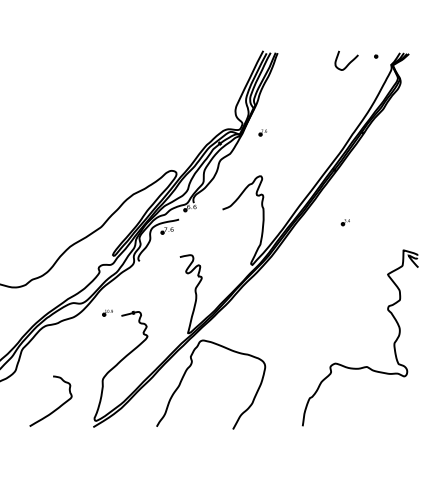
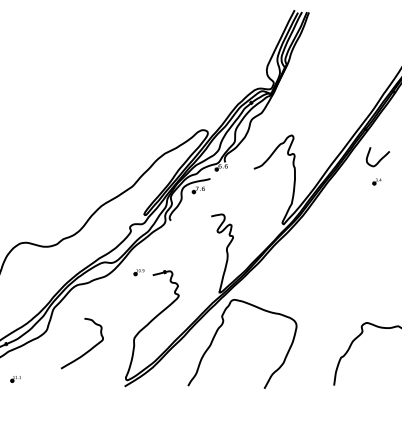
curve: (349, 62) -> (380, 158), moved
part: (262, 132) -> (293, 91), removed
curve: (54, 409) -> (85, 351), moved

